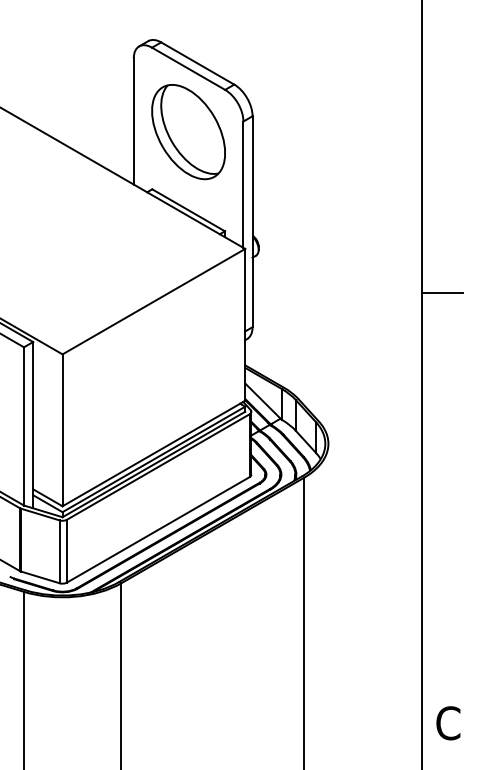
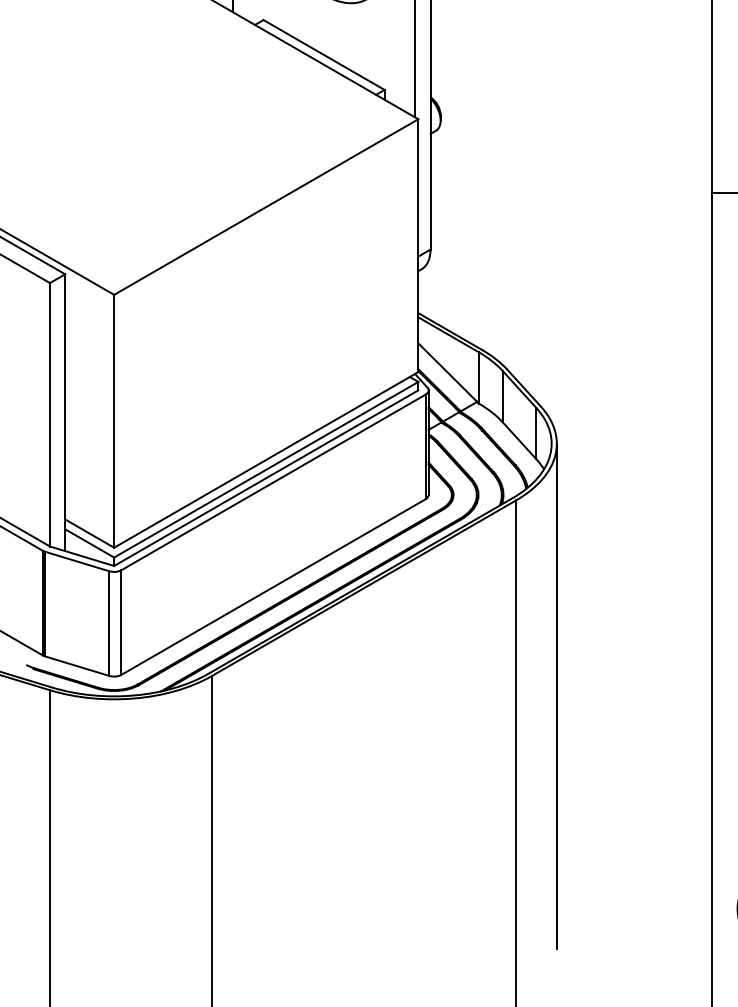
line: (328, 595) -> (556, 696), added

